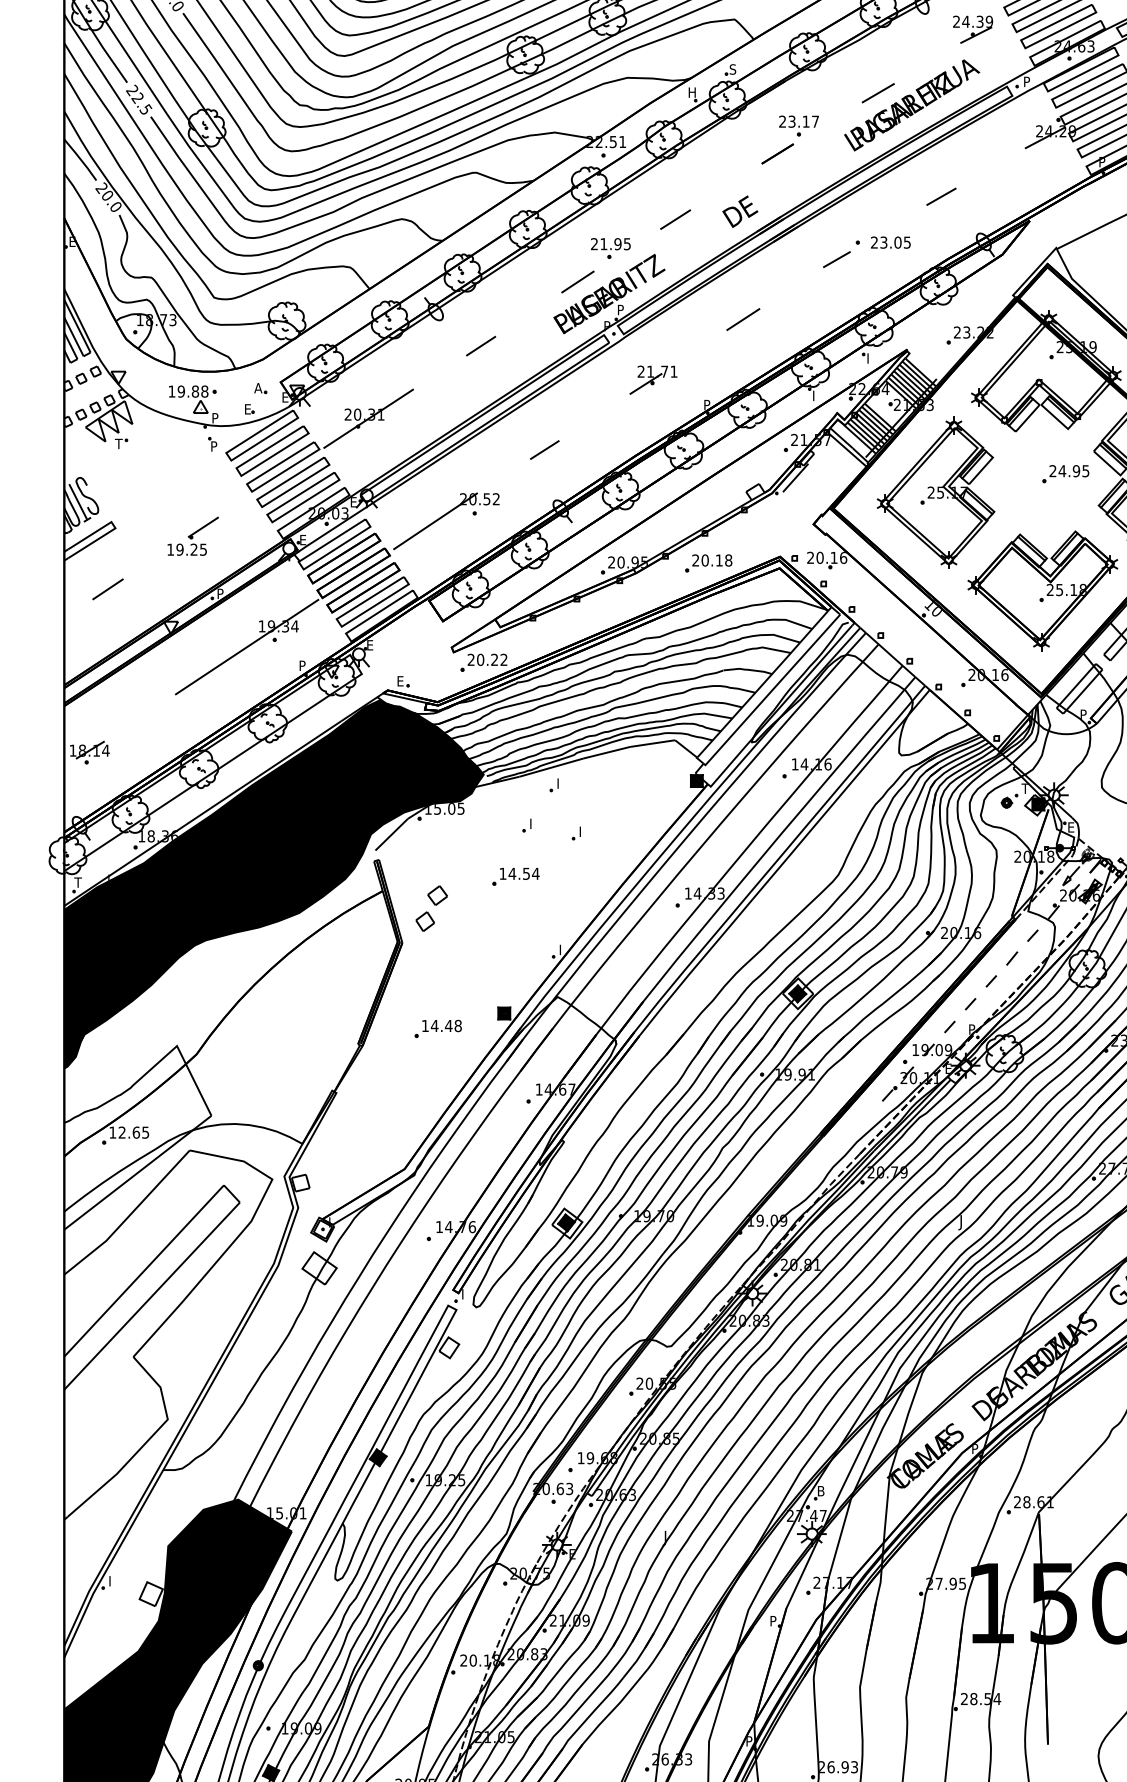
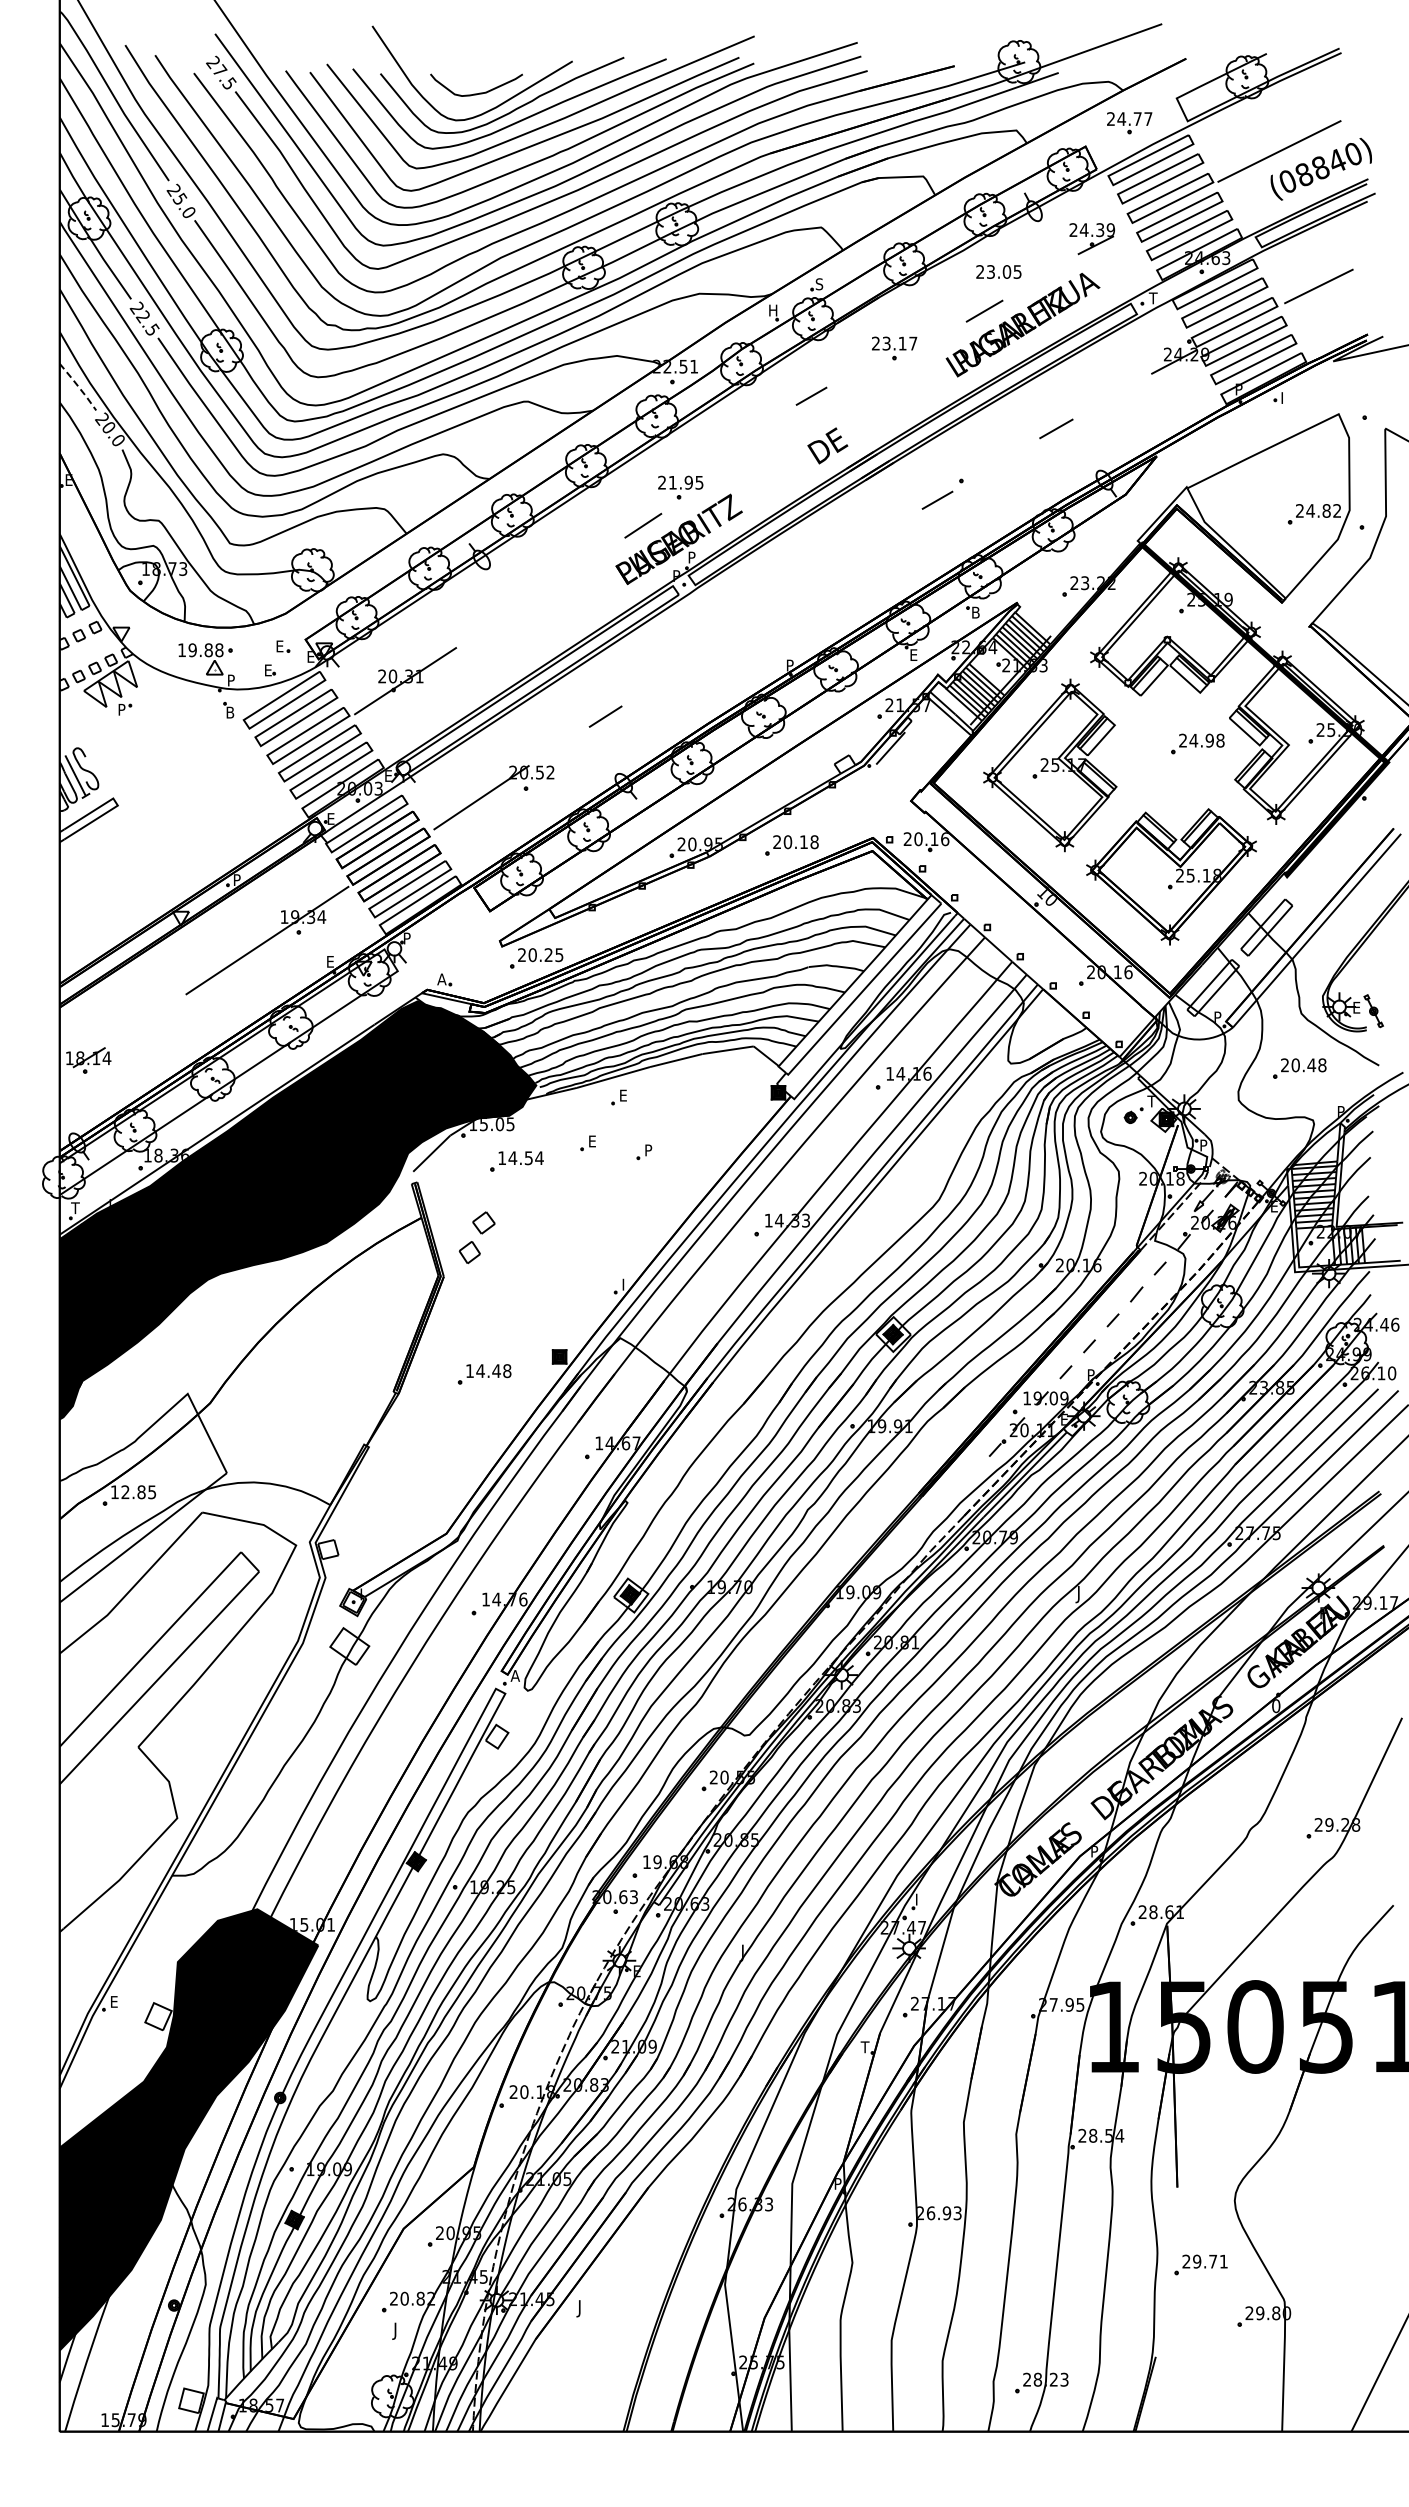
text: (1026, 82) -> (1152, 298), P -> T
line: (776, 154) -> (869, 380), removed
line: (80, 159) -> (78, 386), solid -> dashed
line: (725, 167) -> (811, 395), added
line: (674, 219) -> (753, 454), removed
text: (890, 242) -> (998, 271), moved
line: (743, 319) -> (831, 568), removed
line: (481, 346) -> (533, 598), removed
text: (871, 358) -> (976, 612), I -> B
part: (653, 379) -> (729, 636), removed
text: (257, 388) -> (279, 646), A -> E
text: (816, 395) -> (914, 654), I -> E
text: (118, 443) -> (121, 709), T -> P
text: (215, 446) -> (231, 712), P -> B
text: (1085, 471) -> (1220, 740), 24.95 -> 24.98
part: (193, 536) -> (206, 814), removed
line: (108, 588) -> (109, 874), removed
text: (370, 645) -> (407, 938), E -> P
text: (504, 660) -> (559, 955), 20.22 -> 20.25
text: (302, 665) -> (330, 961), P -> E
text: (400, 681) -> (441, 979), E -> A
text: (560, 783) -> (623, 1095), I -> E
text: (533, 823) -> (592, 1141), I -> E
text: (1071, 827) -> (1204, 1145), E -> P
text: (583, 829) -> (649, 1147), I -> P
part: (515, 876) -> (516, 1161), moved
text: (136, 1132) -> (141, 1492), 12.65 -> 12.85
text: (464, 1293) -> (514, 1675), I -> A
text: (821, 1491) -> (920, 1899), B -> I
text: (112, 1580) -> (114, 2001), I -> E
text: (772, 1621) -> (864, 2047), P -> T

